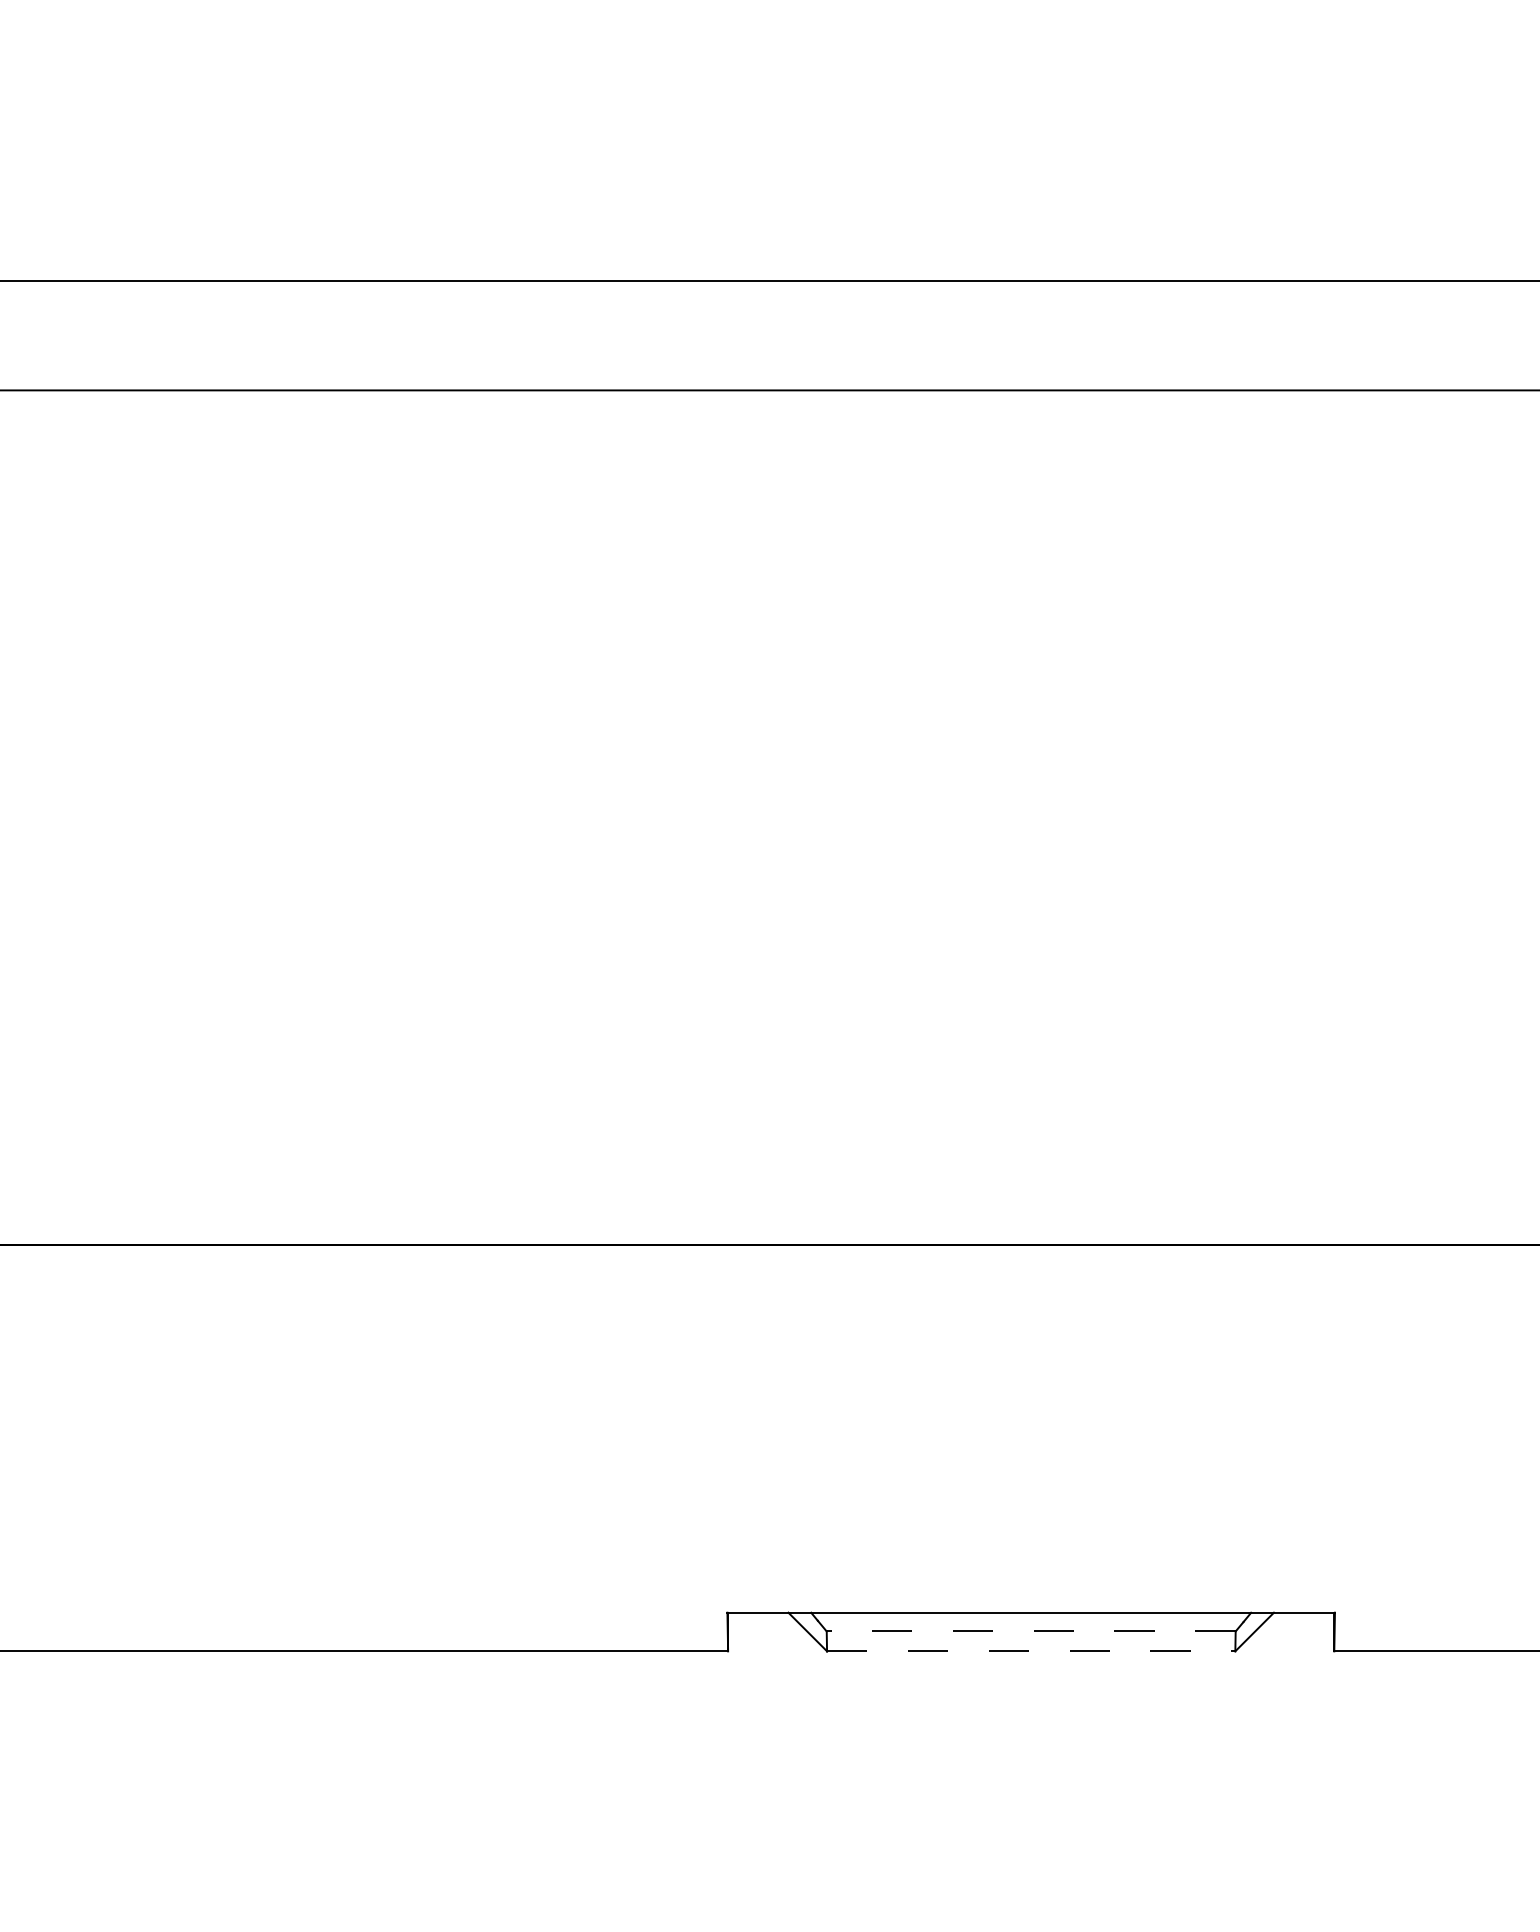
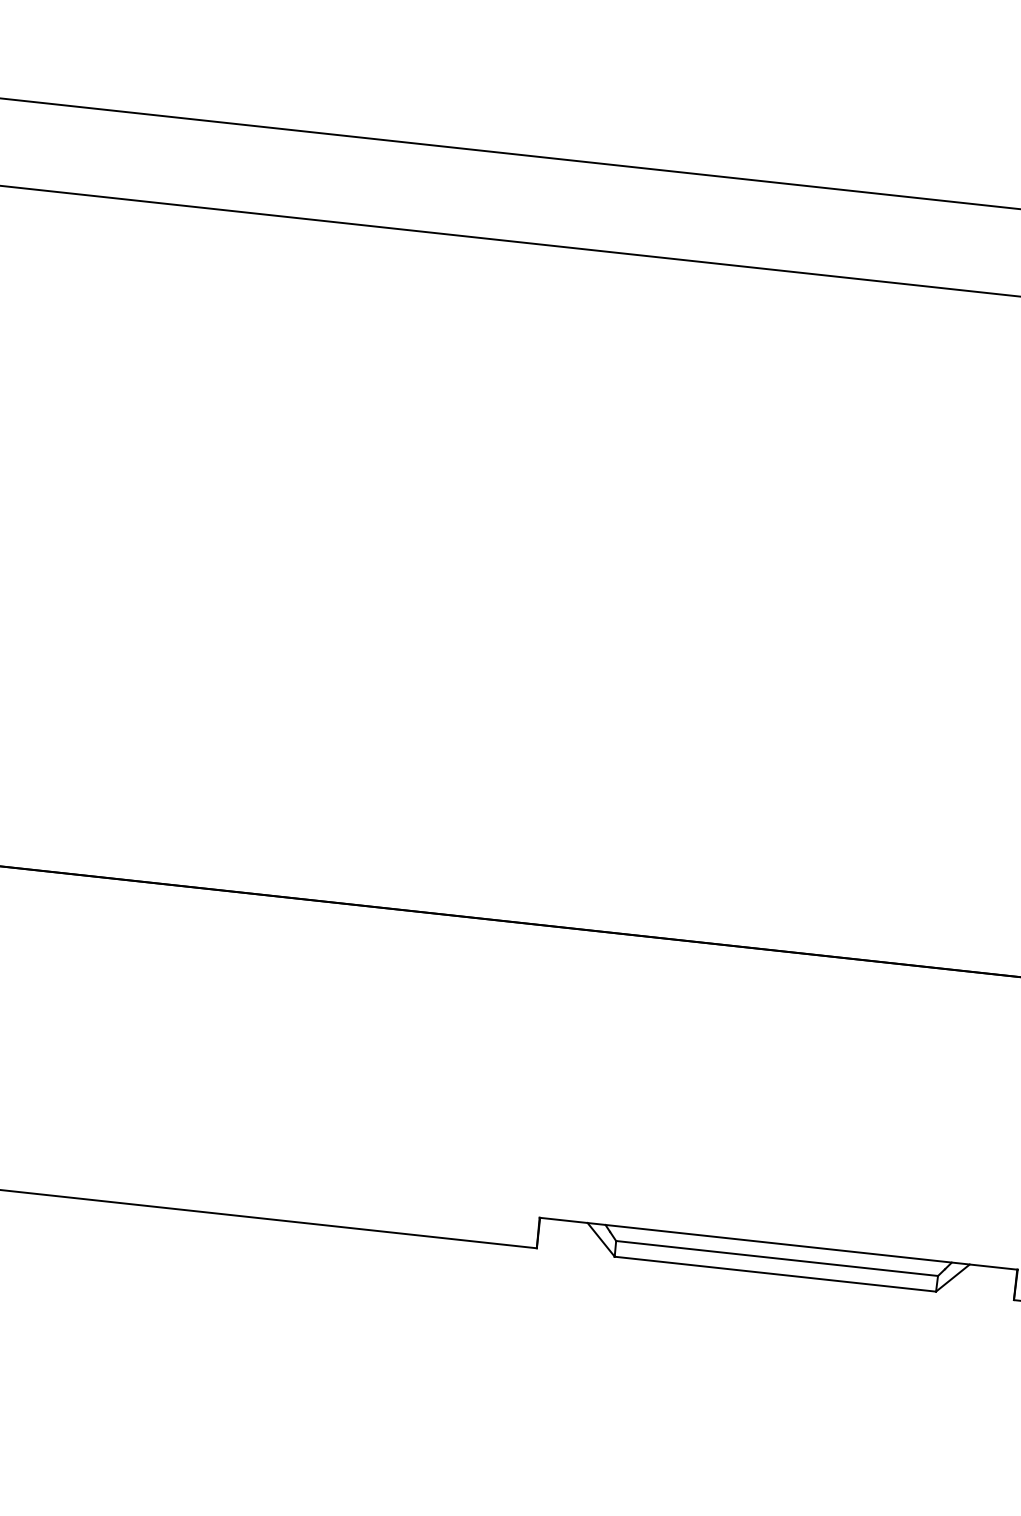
line: (1030, 1631) -> (776, 1258), dashed -> solid
line: (1031, 1651) -> (775, 1274), dashed -> solid

